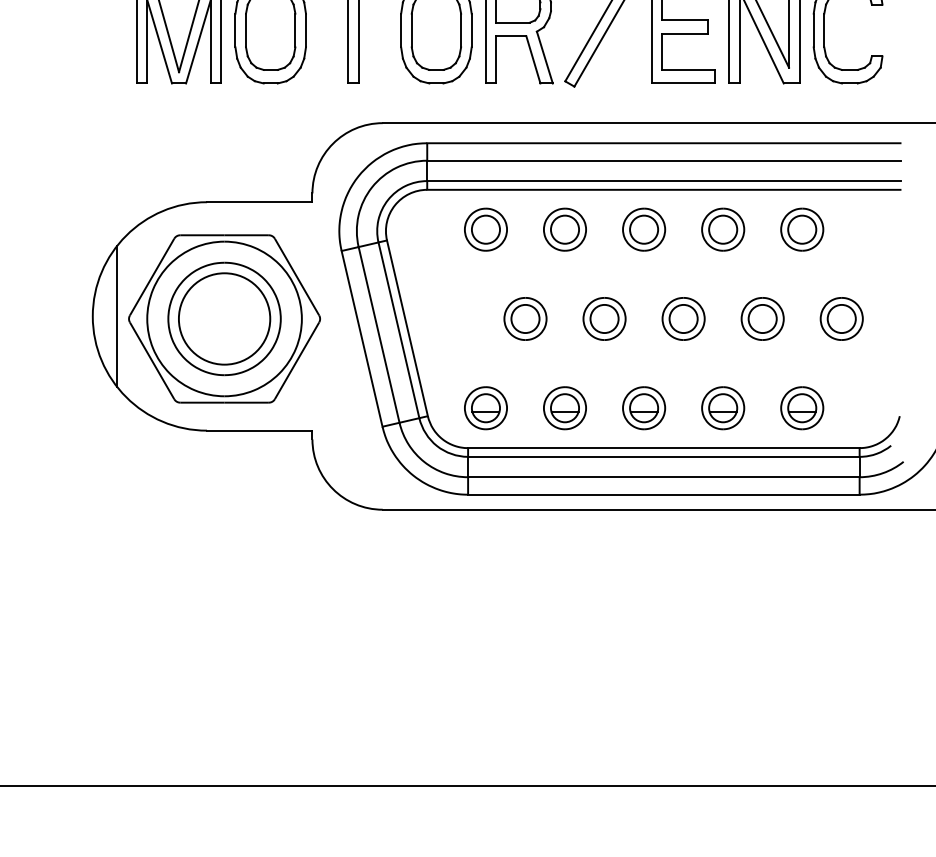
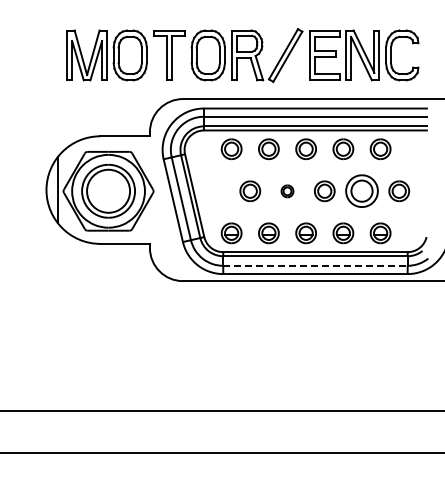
part: (604, 319) -> (287, 191), size x0.6
part: (761, 319) -> (361, 191), size x1.6
line: (663, 476) -> (315, 265), solid -> dashed

